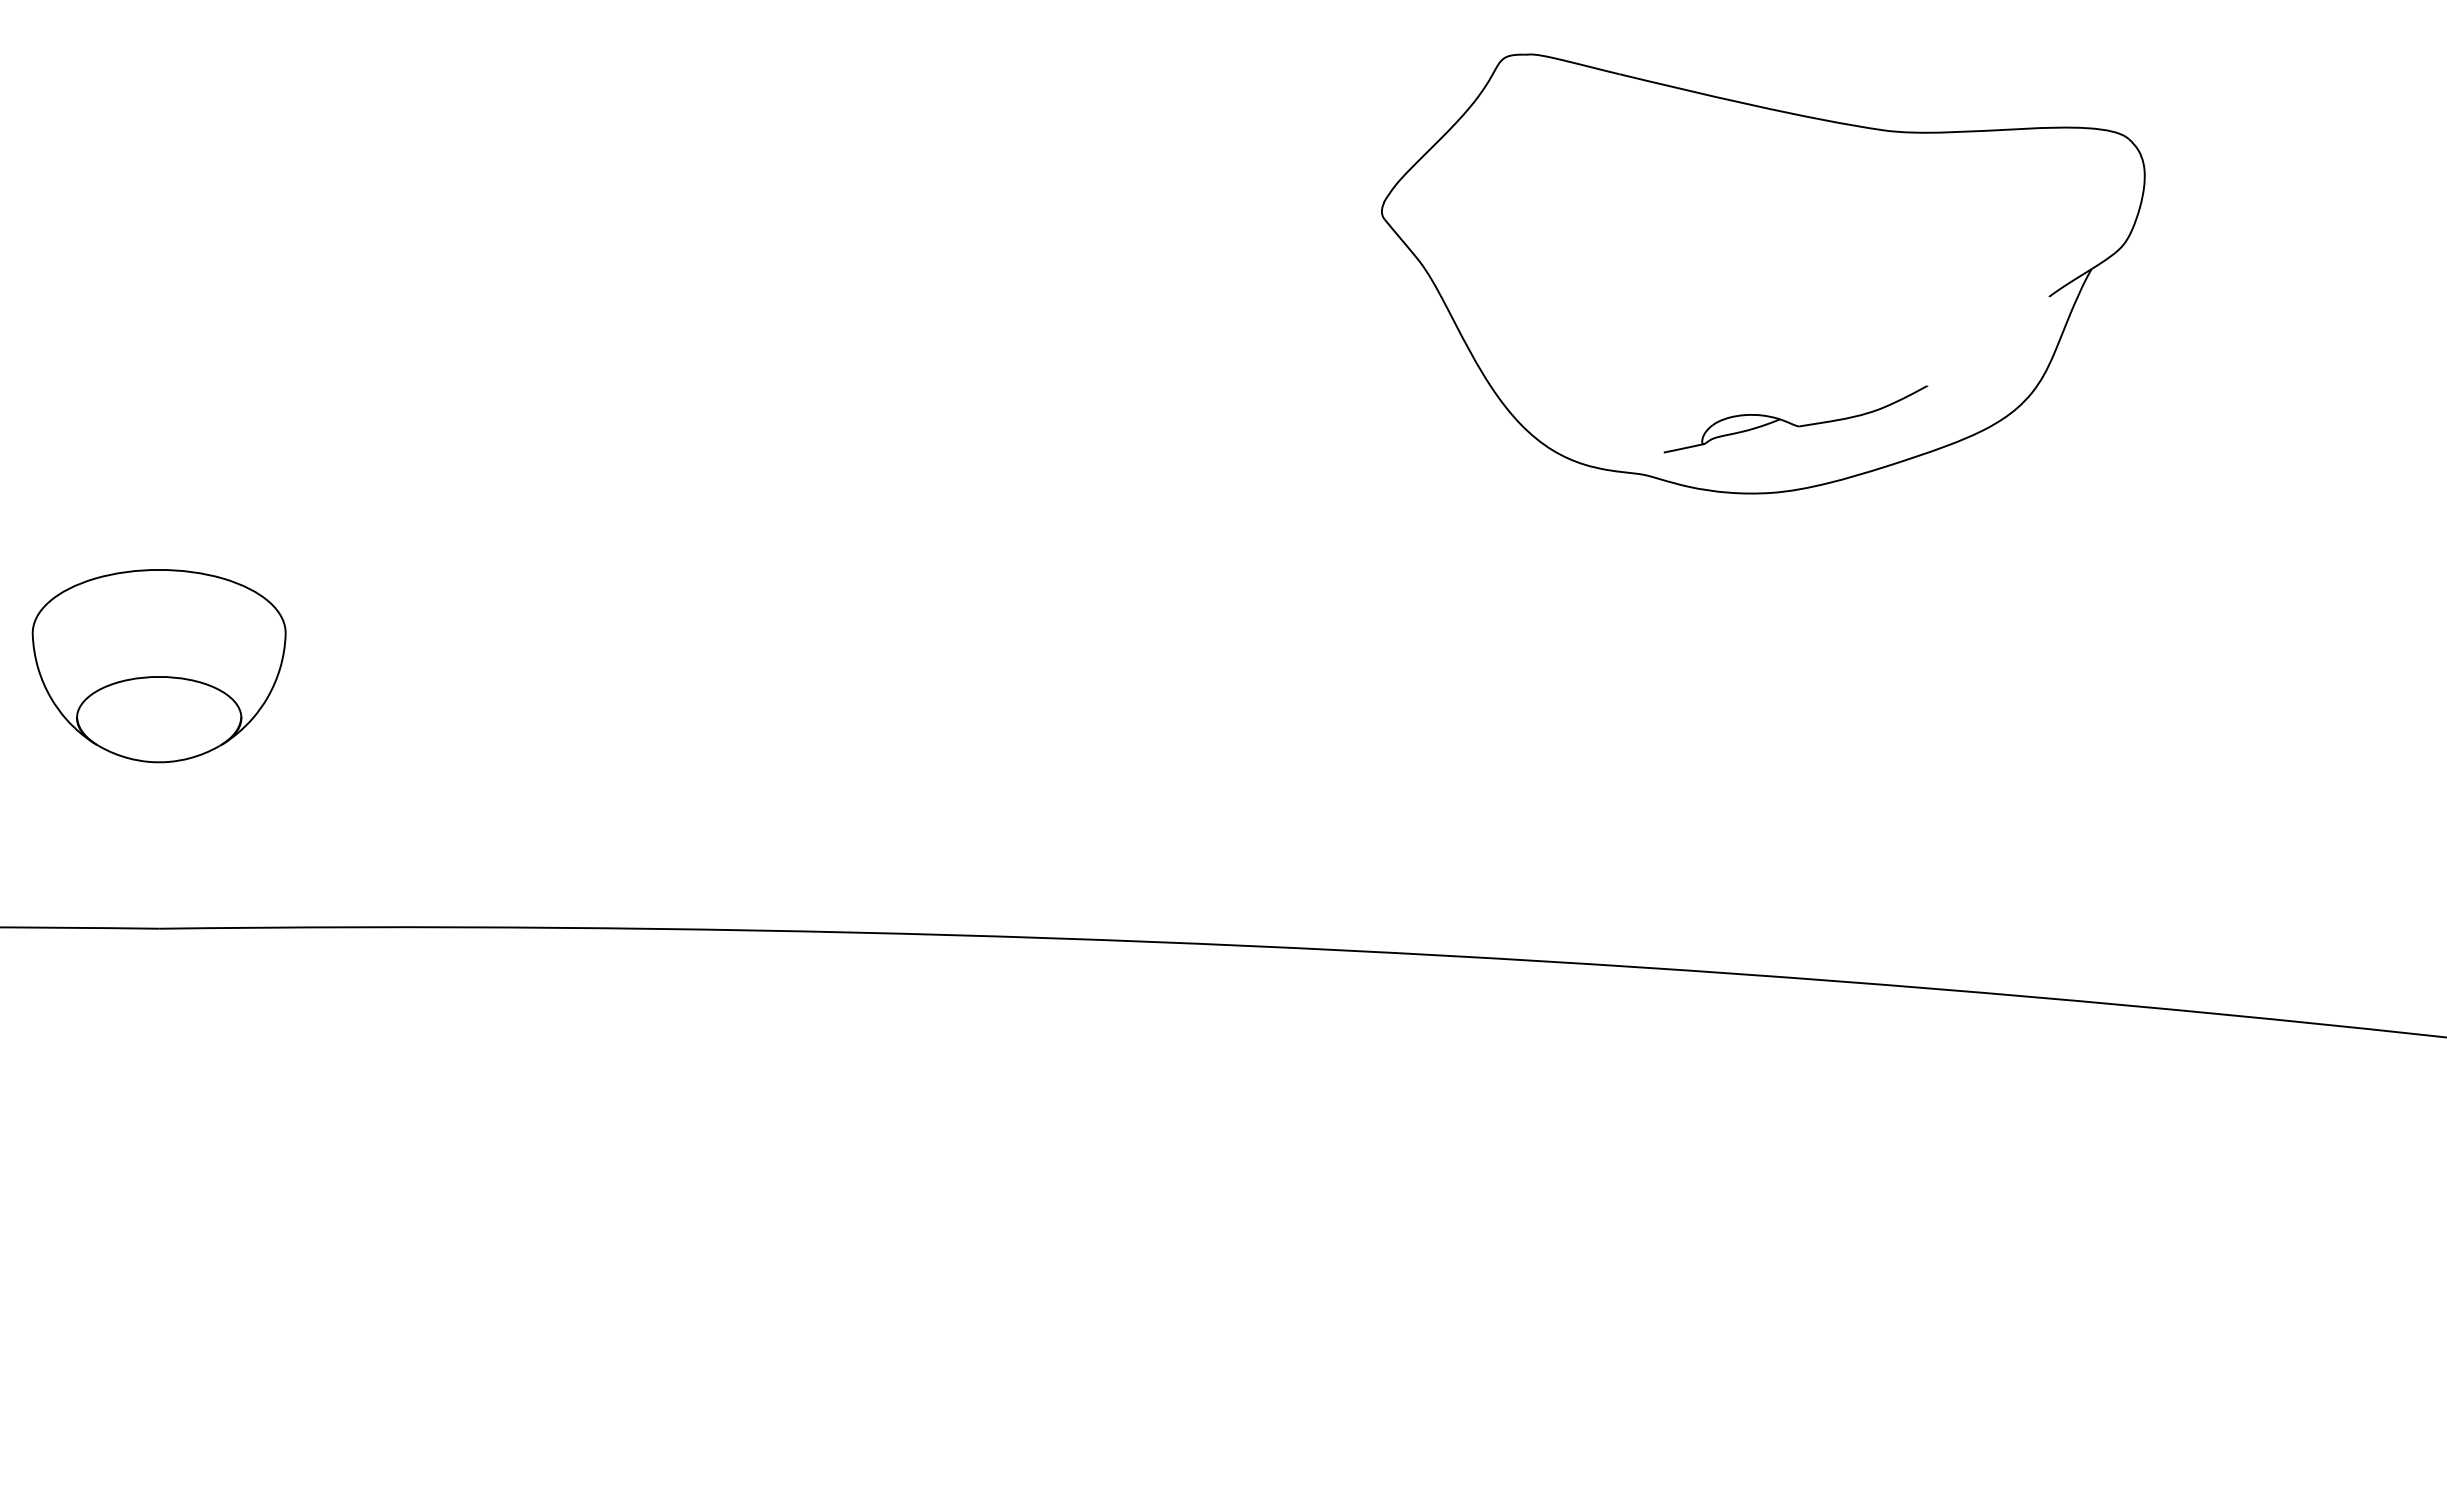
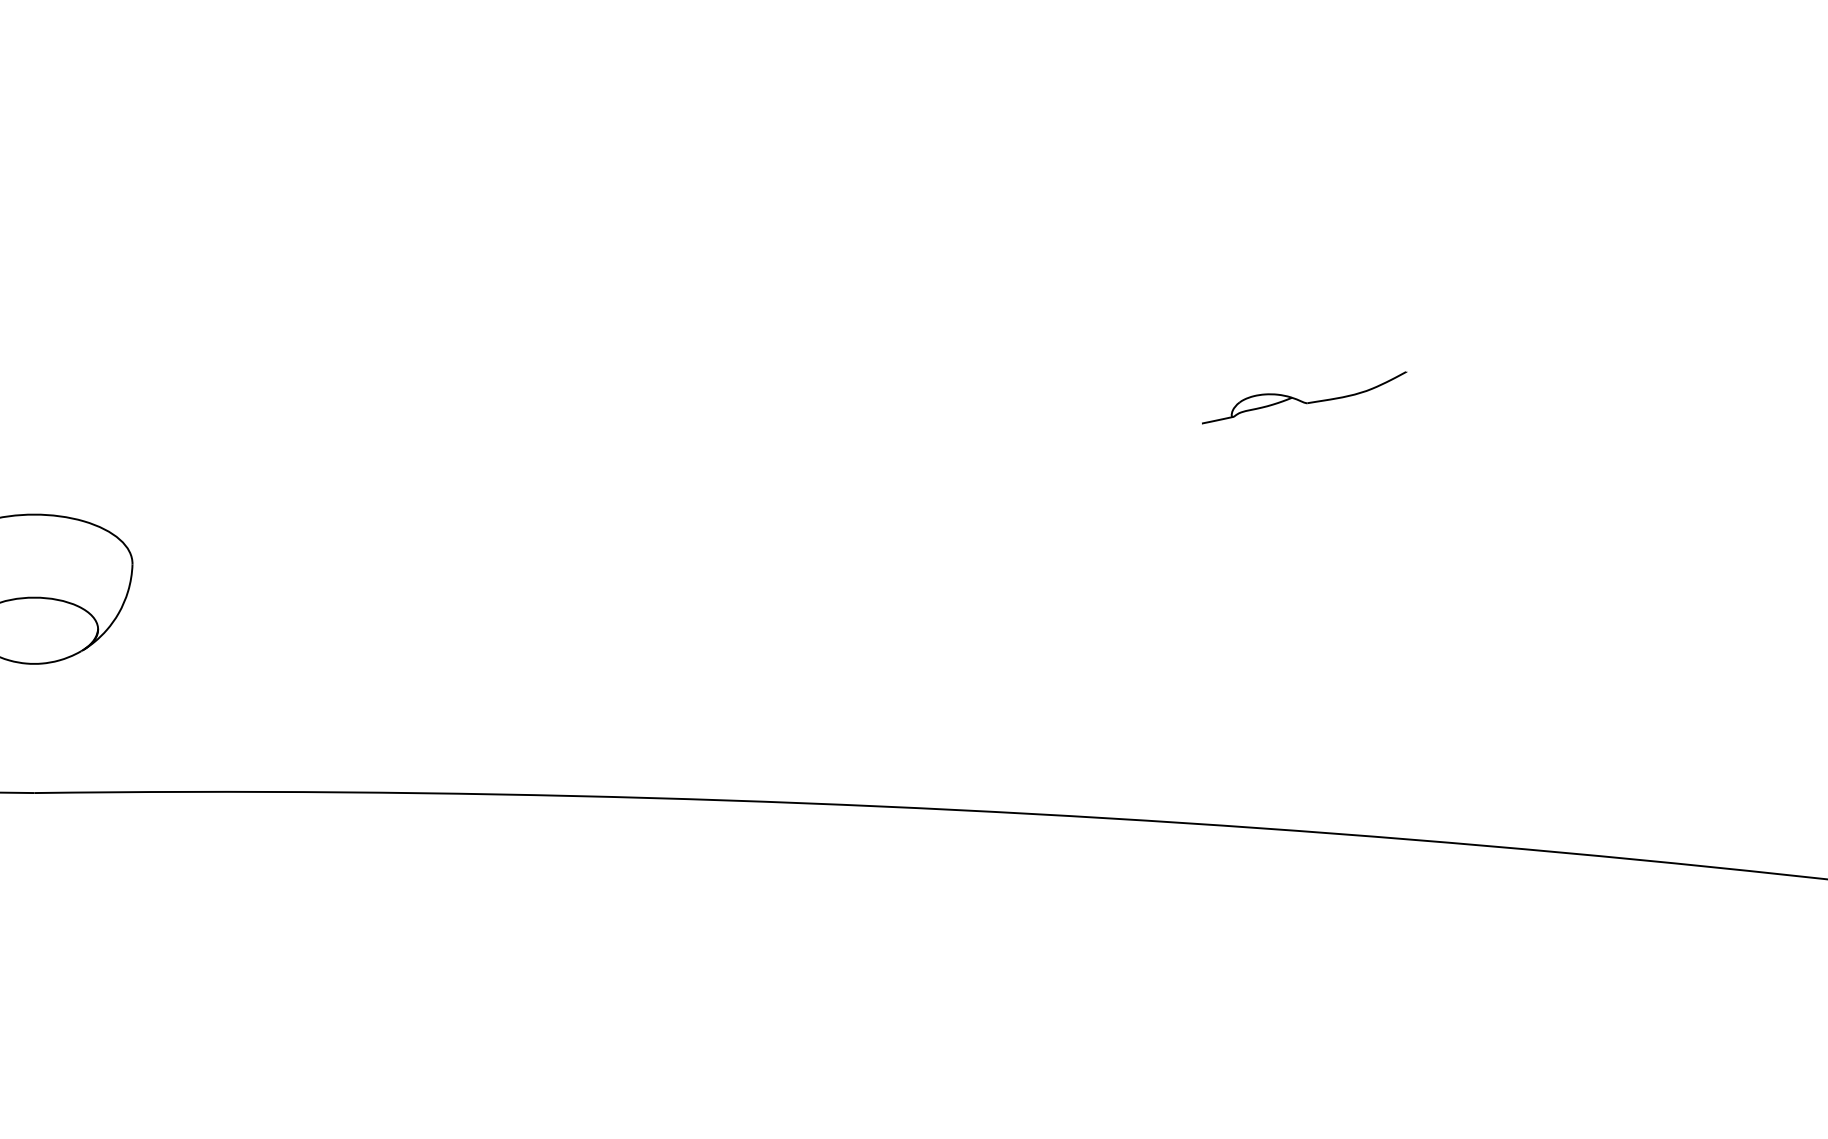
part: (1763, 273) -> (1279, 284), removed

